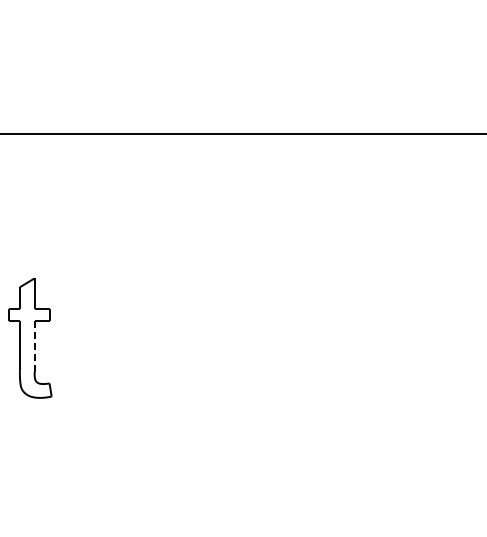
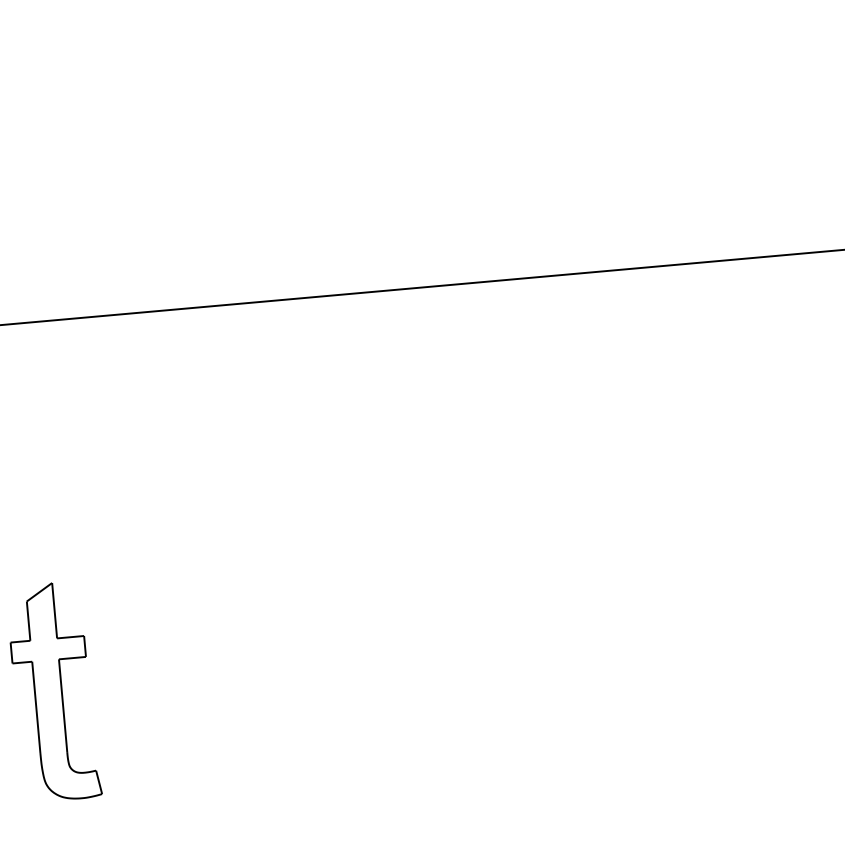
line: (34, 346) -> (62, 706), dashed -> solid

